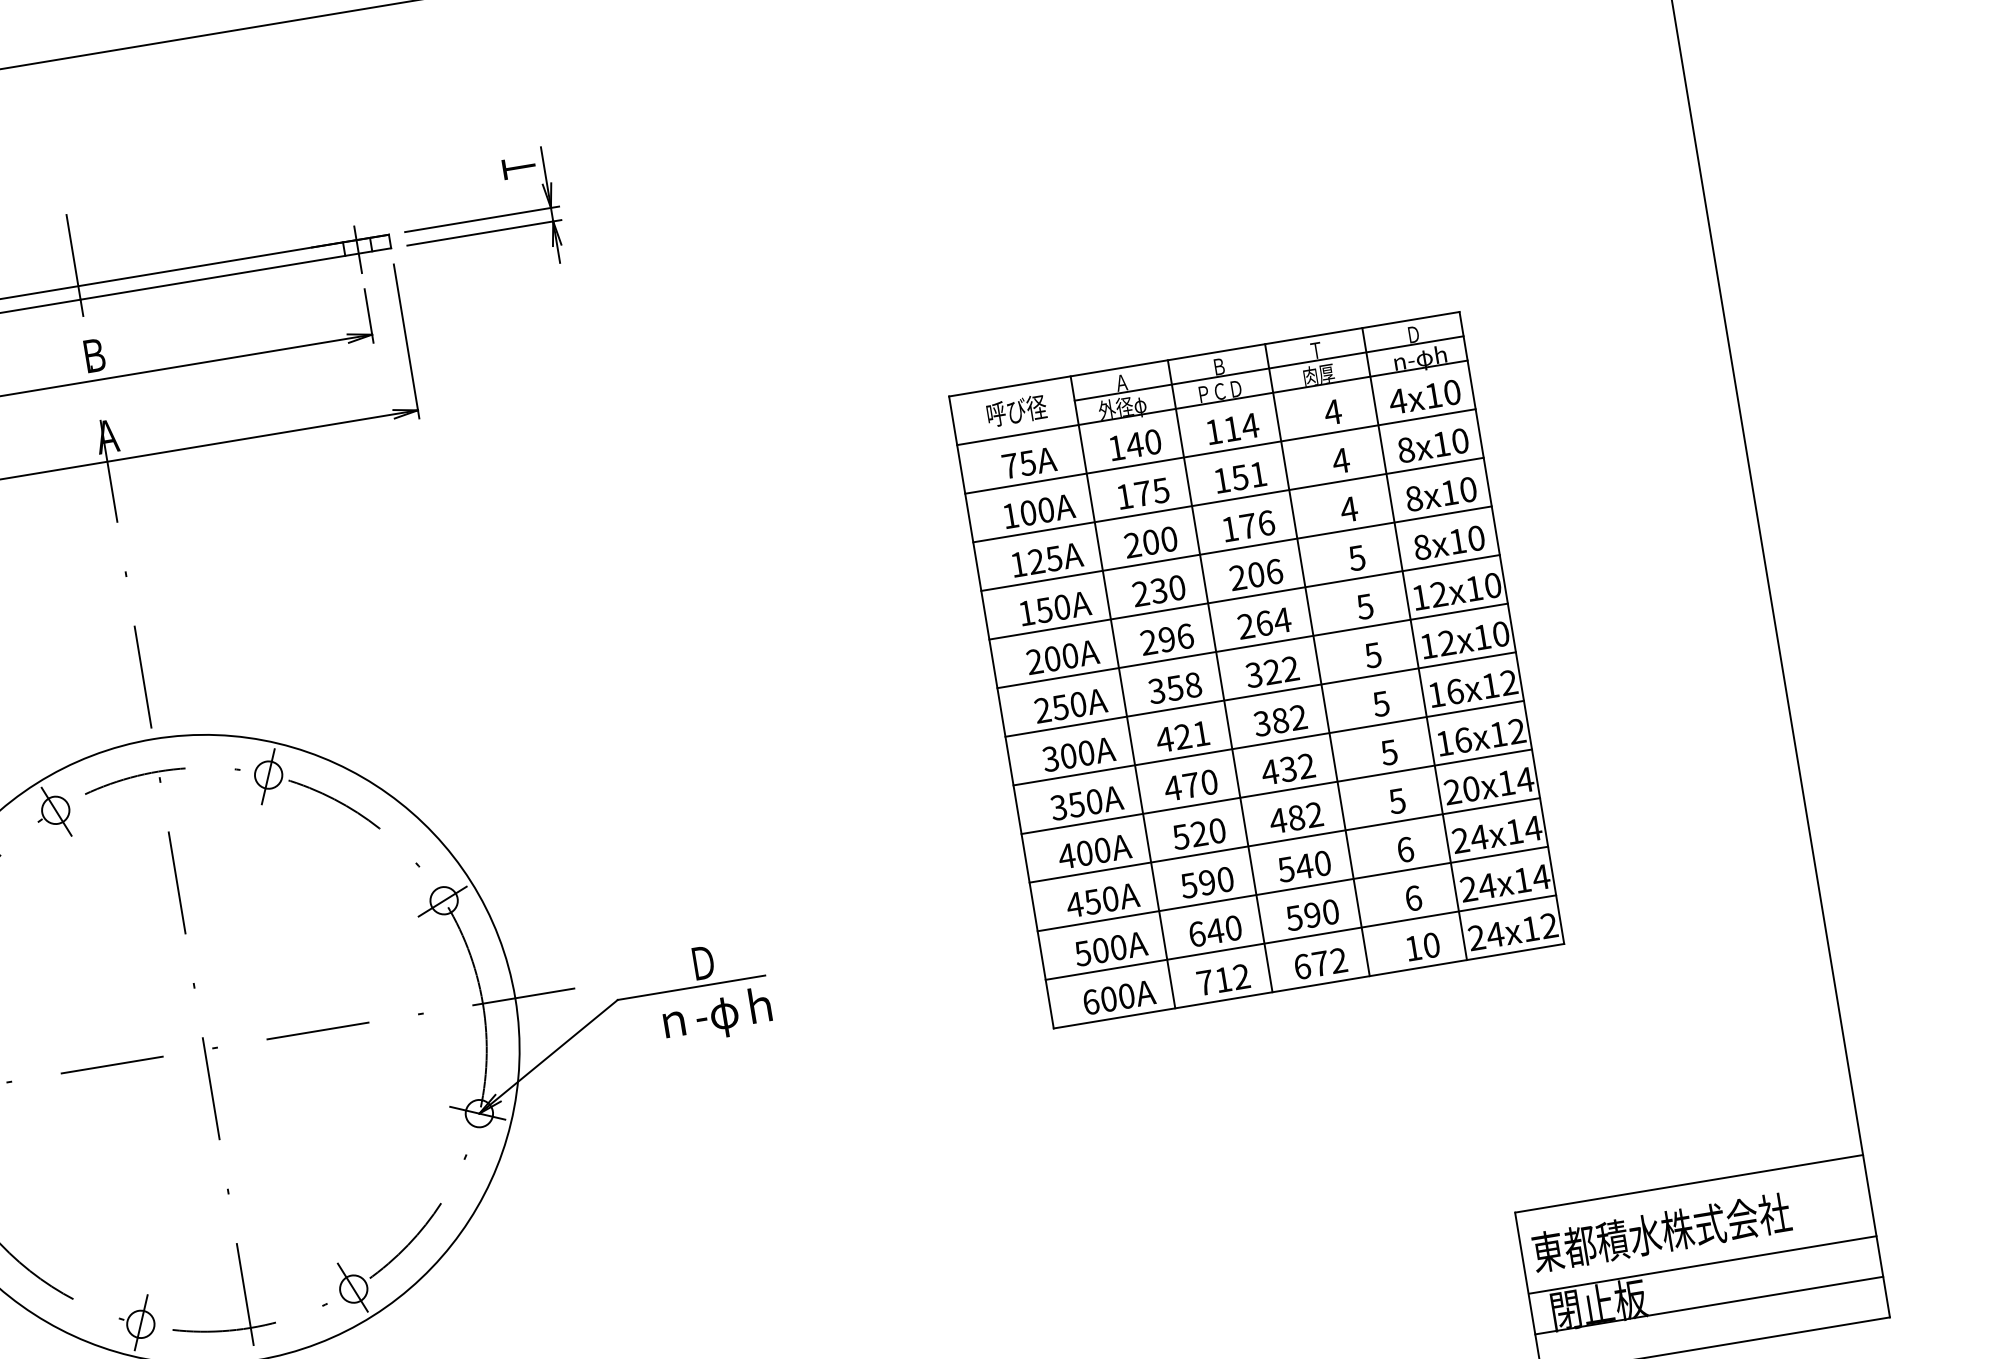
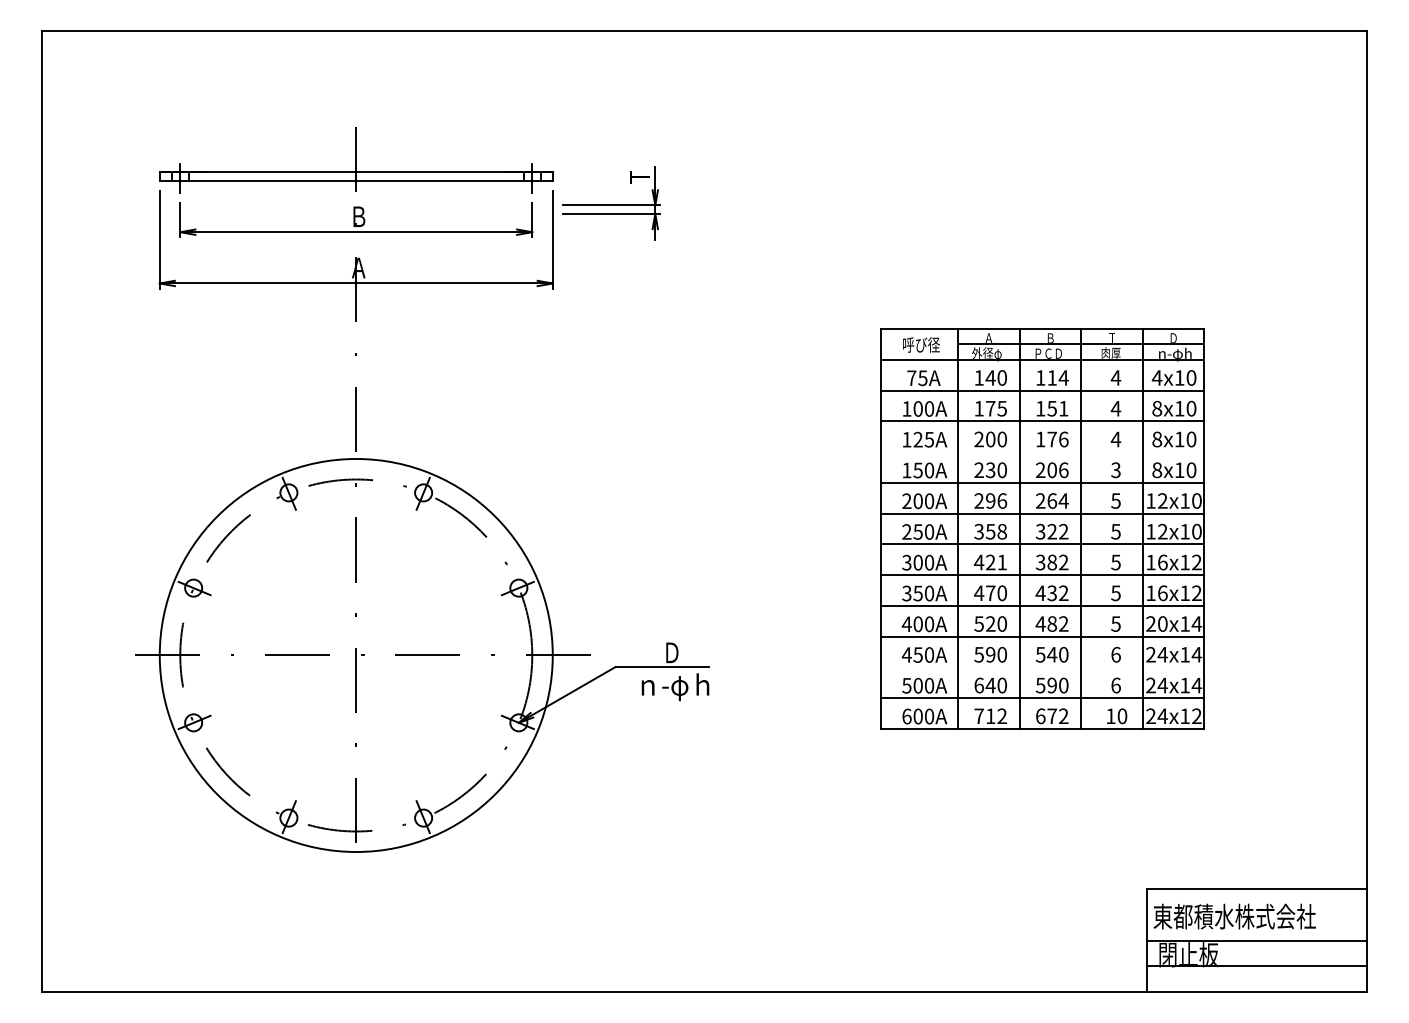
part: (481, 216) -> (611, 203), moved
line: (1236, 549) -> (1042, 452), removed
text: (1356, 557) -> (1115, 469), 5 -> 3
line: (1292, 889) -> (1042, 667), removed

